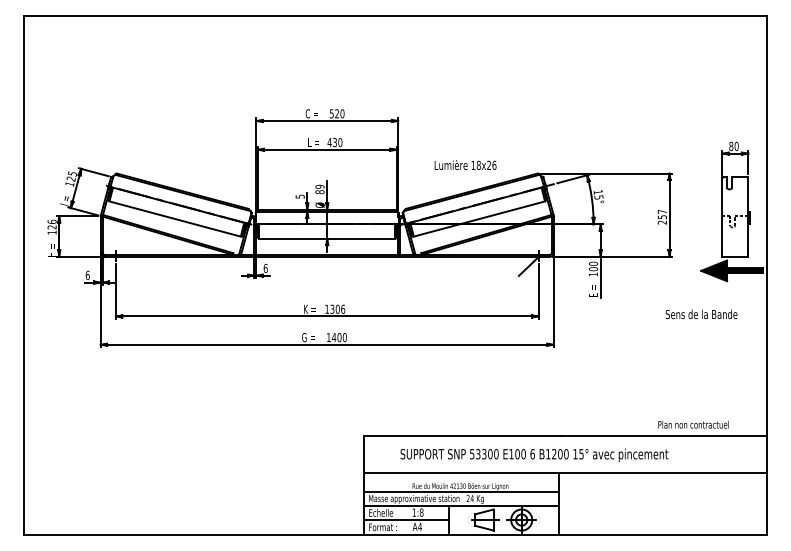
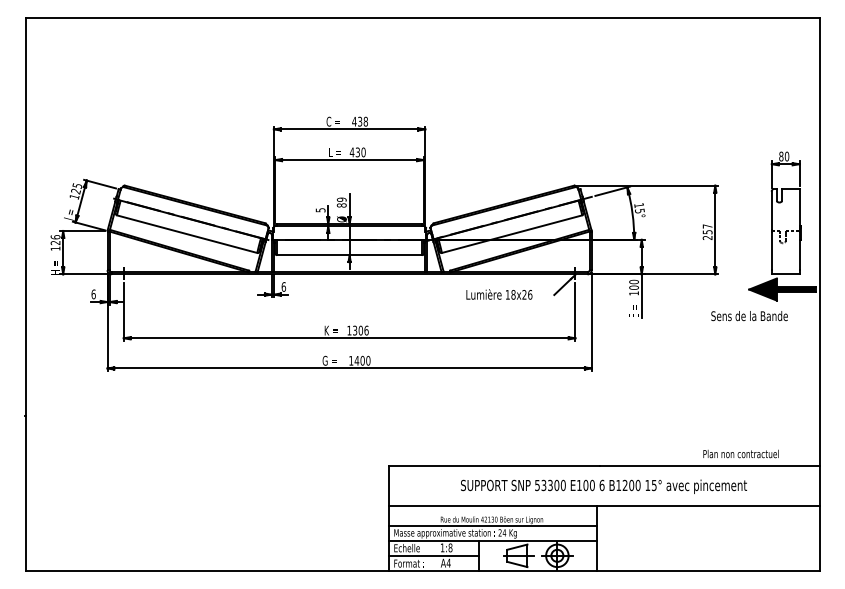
text: (337, 113) -> (360, 121), 520 -> 438
text: (465, 165) -> (499, 294), moved
text: (701, 314) -> (749, 316), moved
text: (533, 455) -> (603, 486), moved

